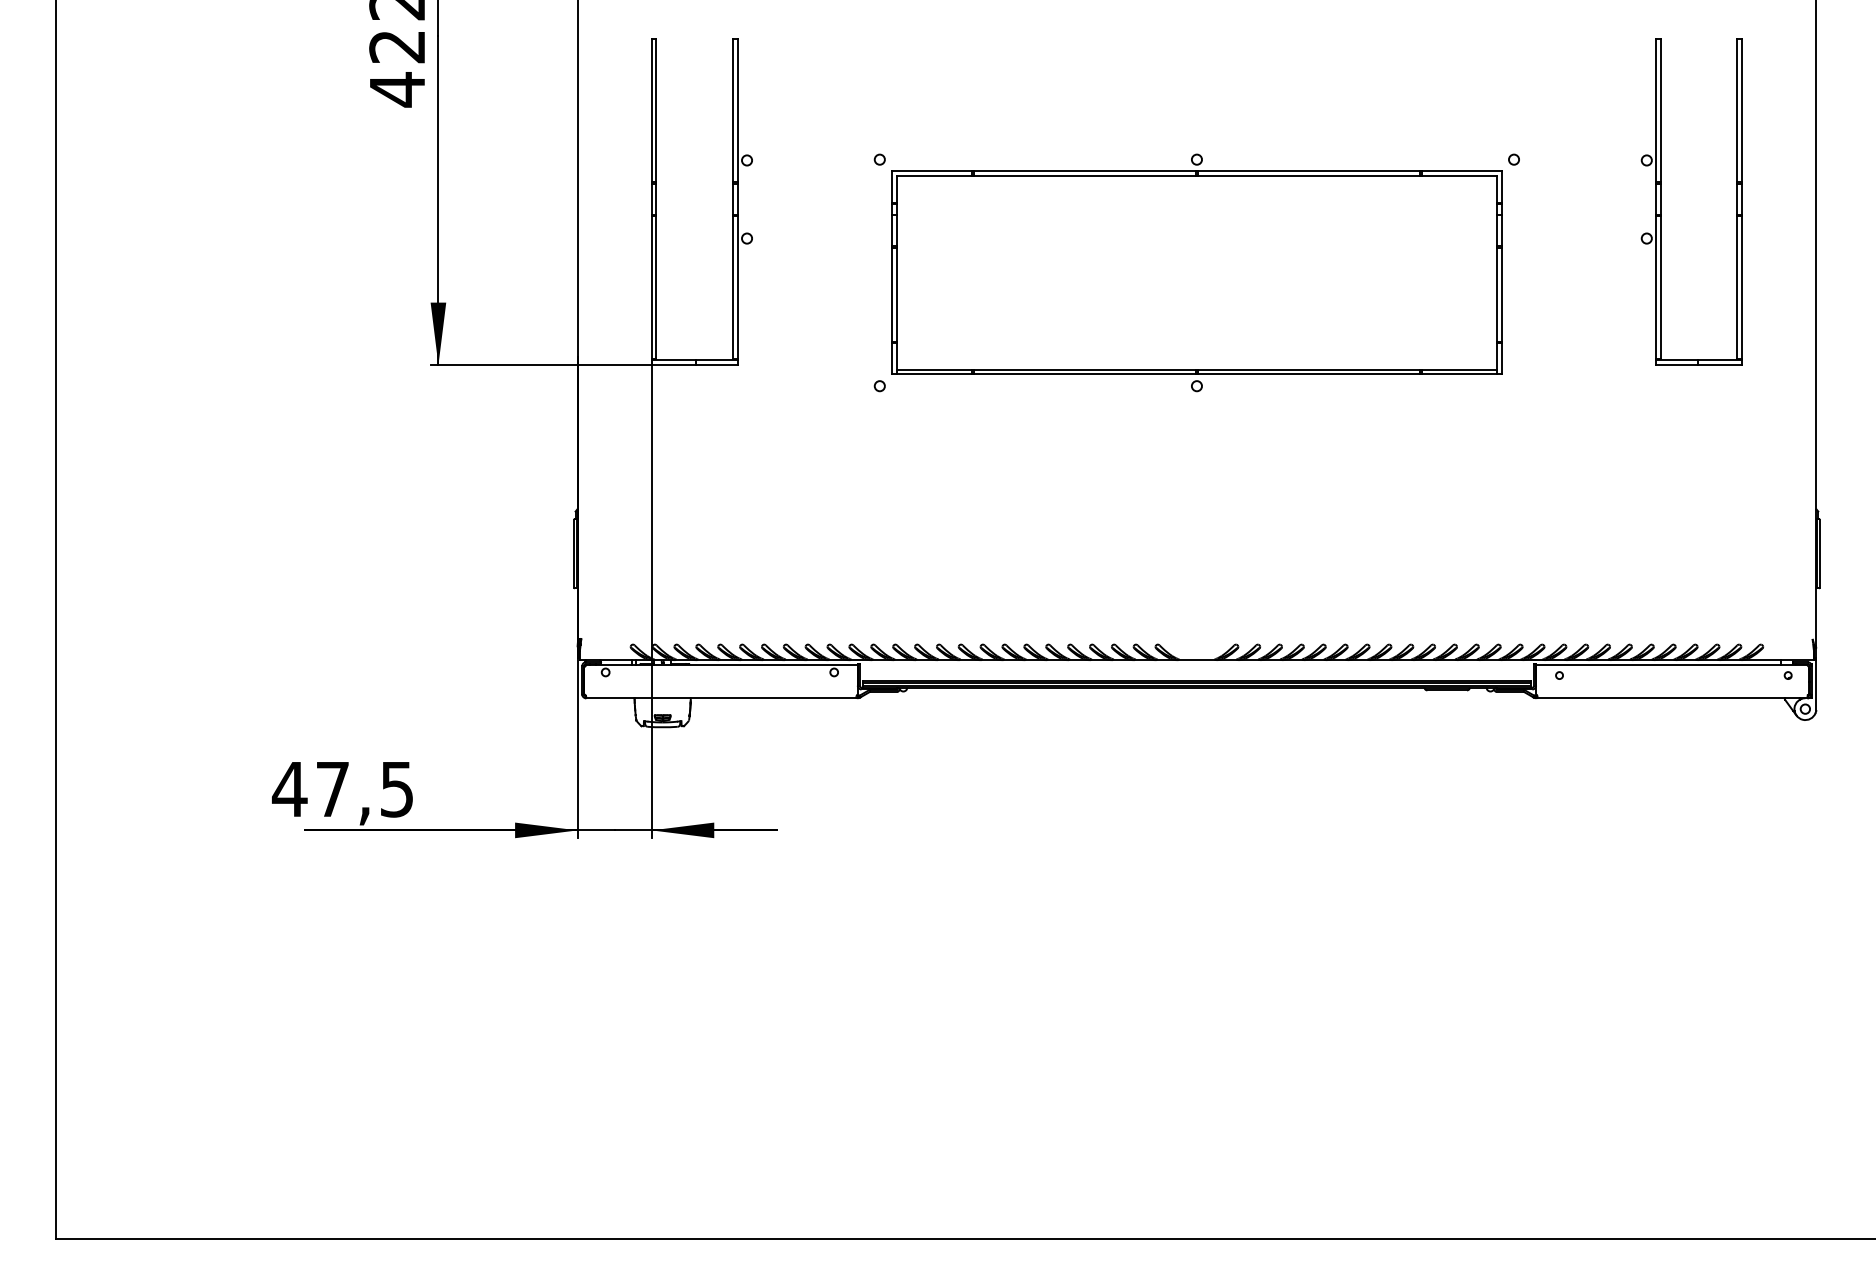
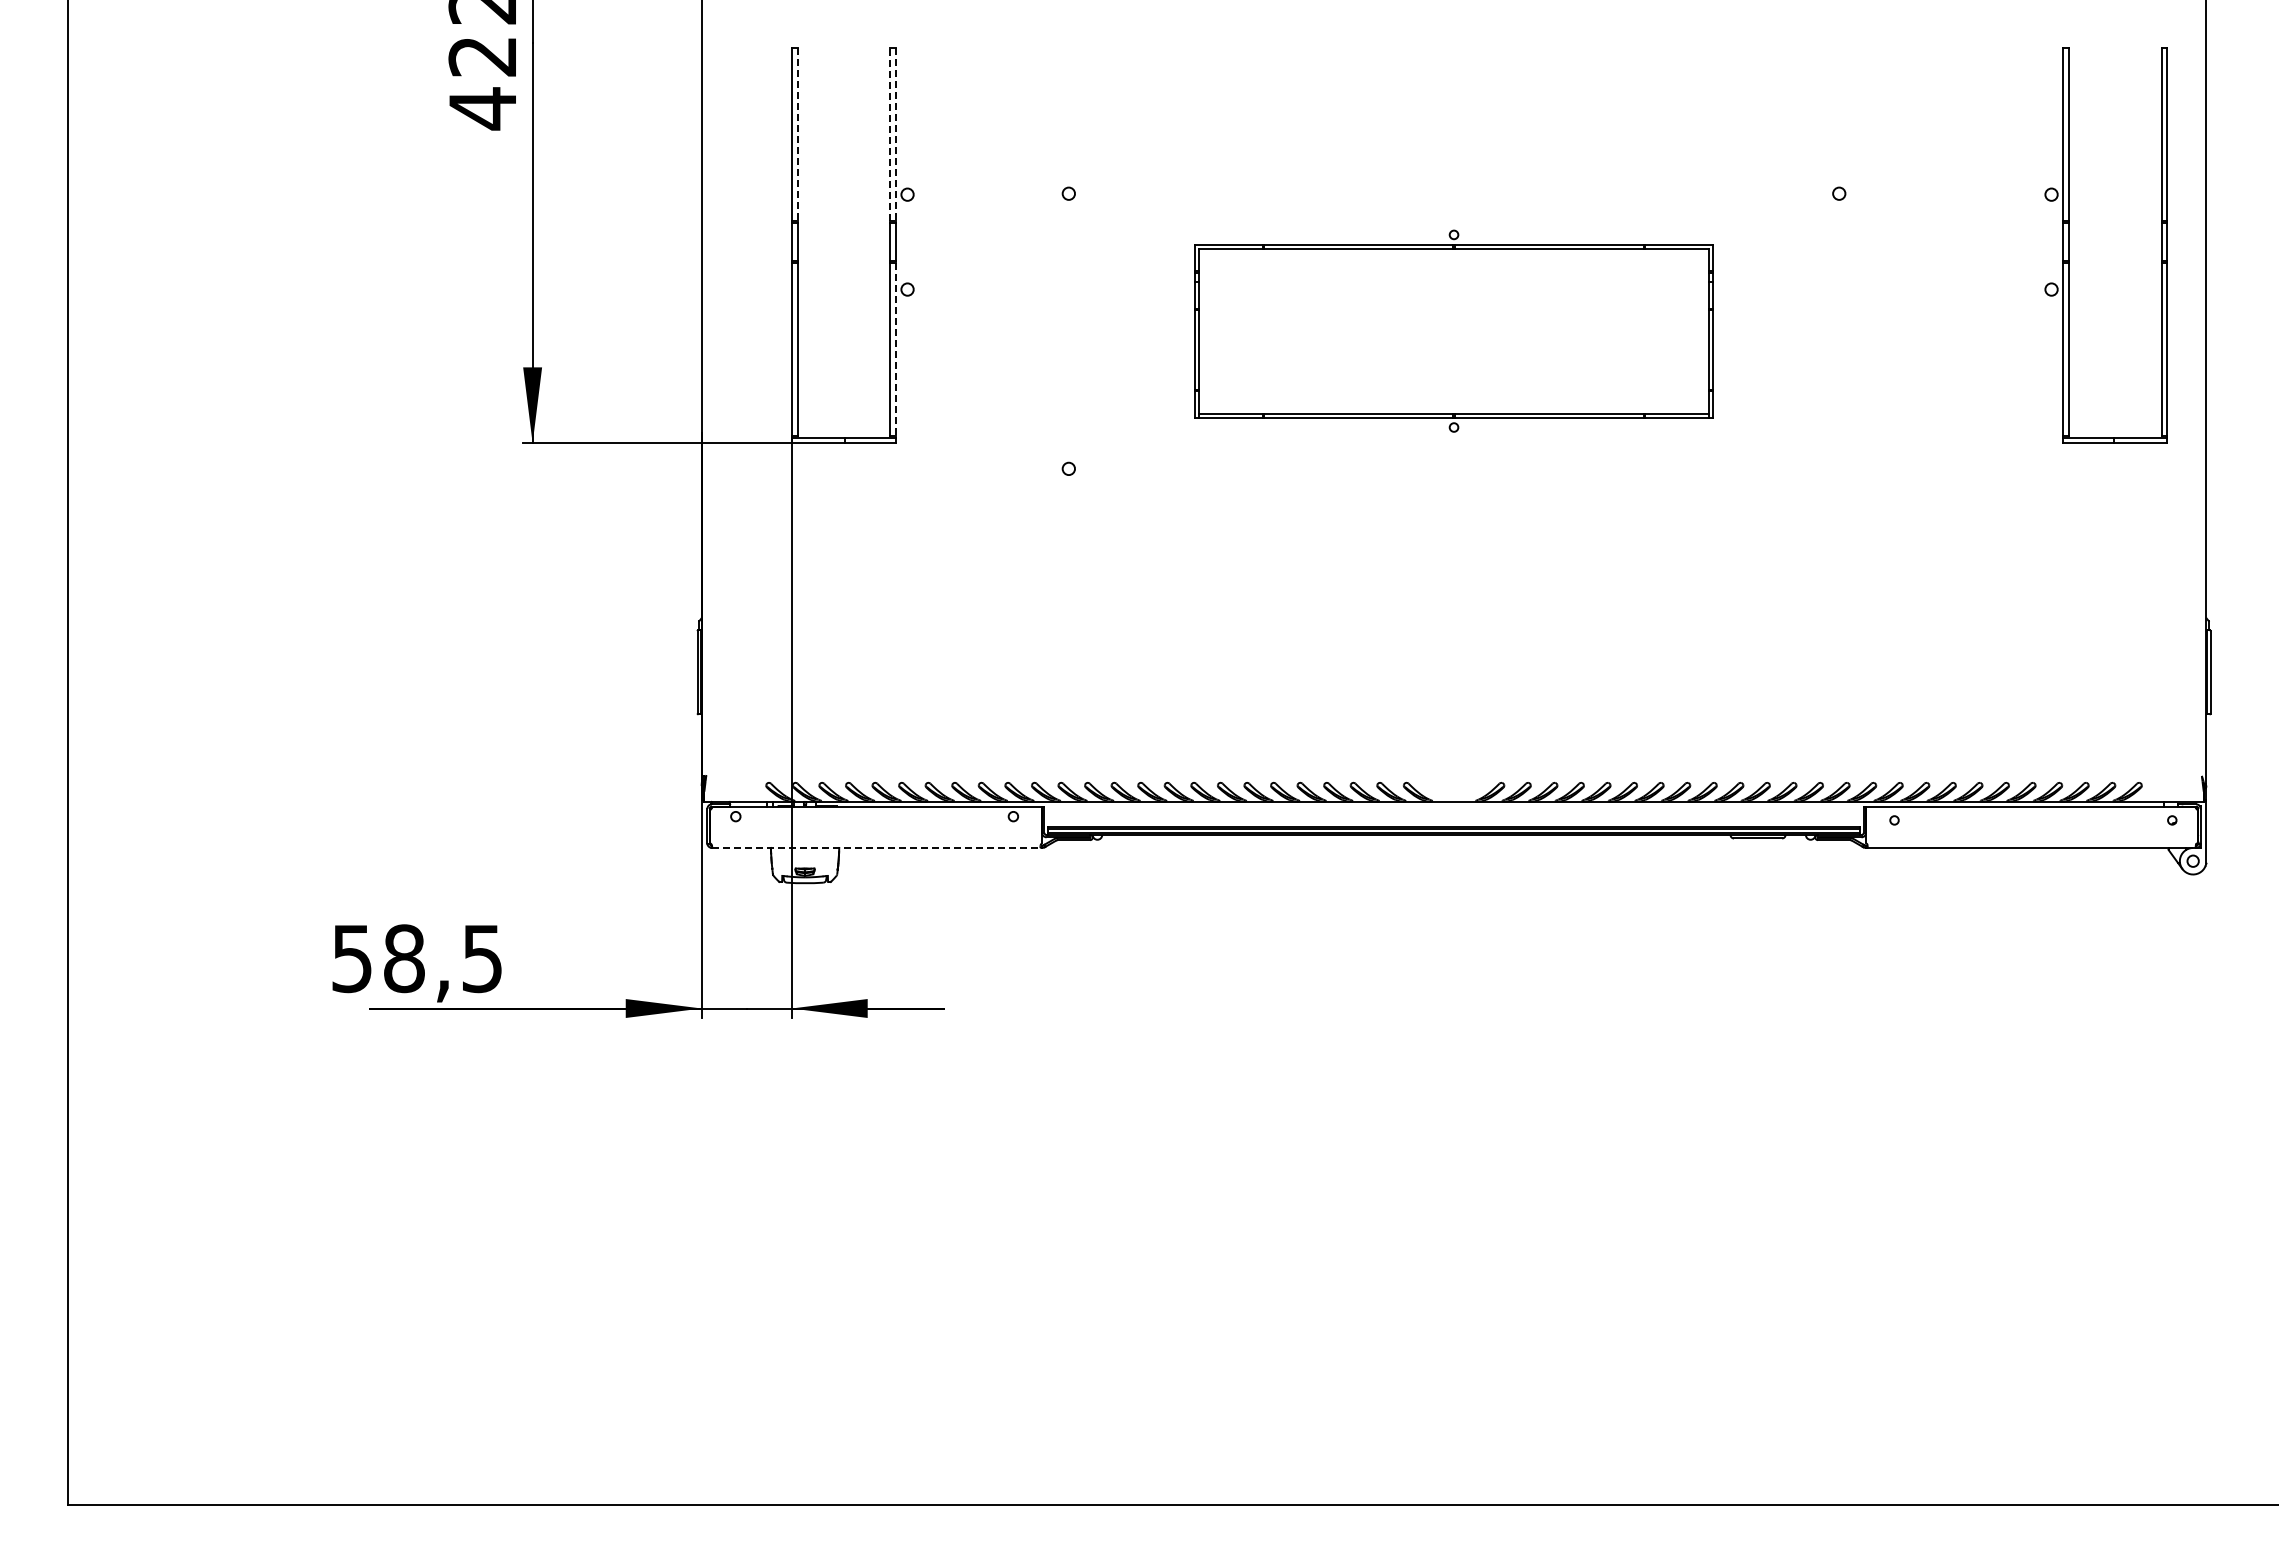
line: (656, 110) -> (797, 134), solid -> dashed
line: (733, 110) -> (890, 134), solid -> dashed
line: (737, 110) -> (896, 134), solid -> dashed
part: (1661, 202) -> (2069, 245), moved
part: (1196, 272) -> (1453, 330), size x0.7
line: (737, 287) -> (896, 349), solid -> dashed
line: (721, 697) -> (876, 847), solid -> dashed
text: (310, 789) -> (377, 958), 47,5 -> 58,5

